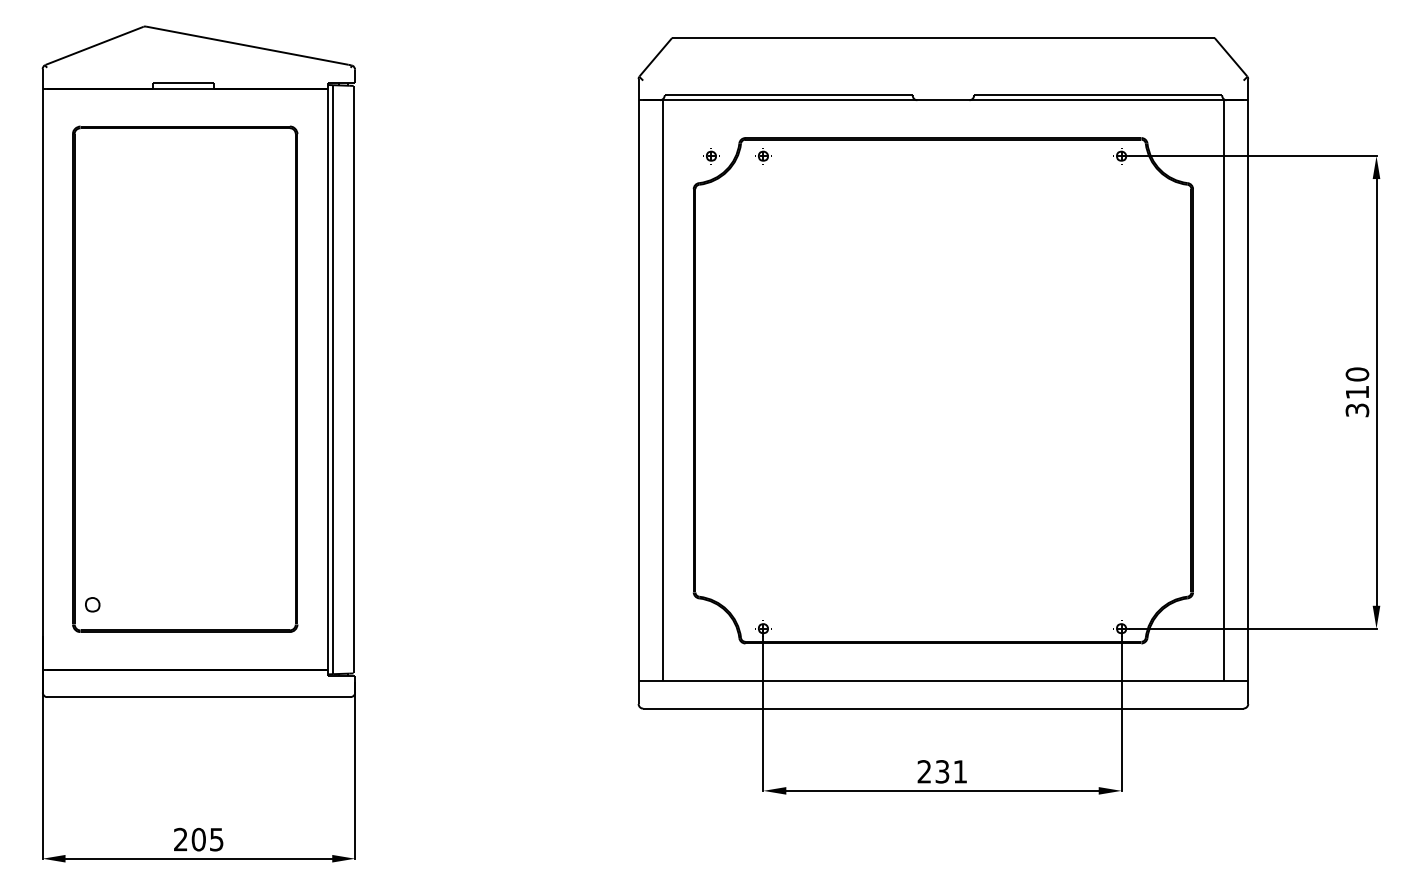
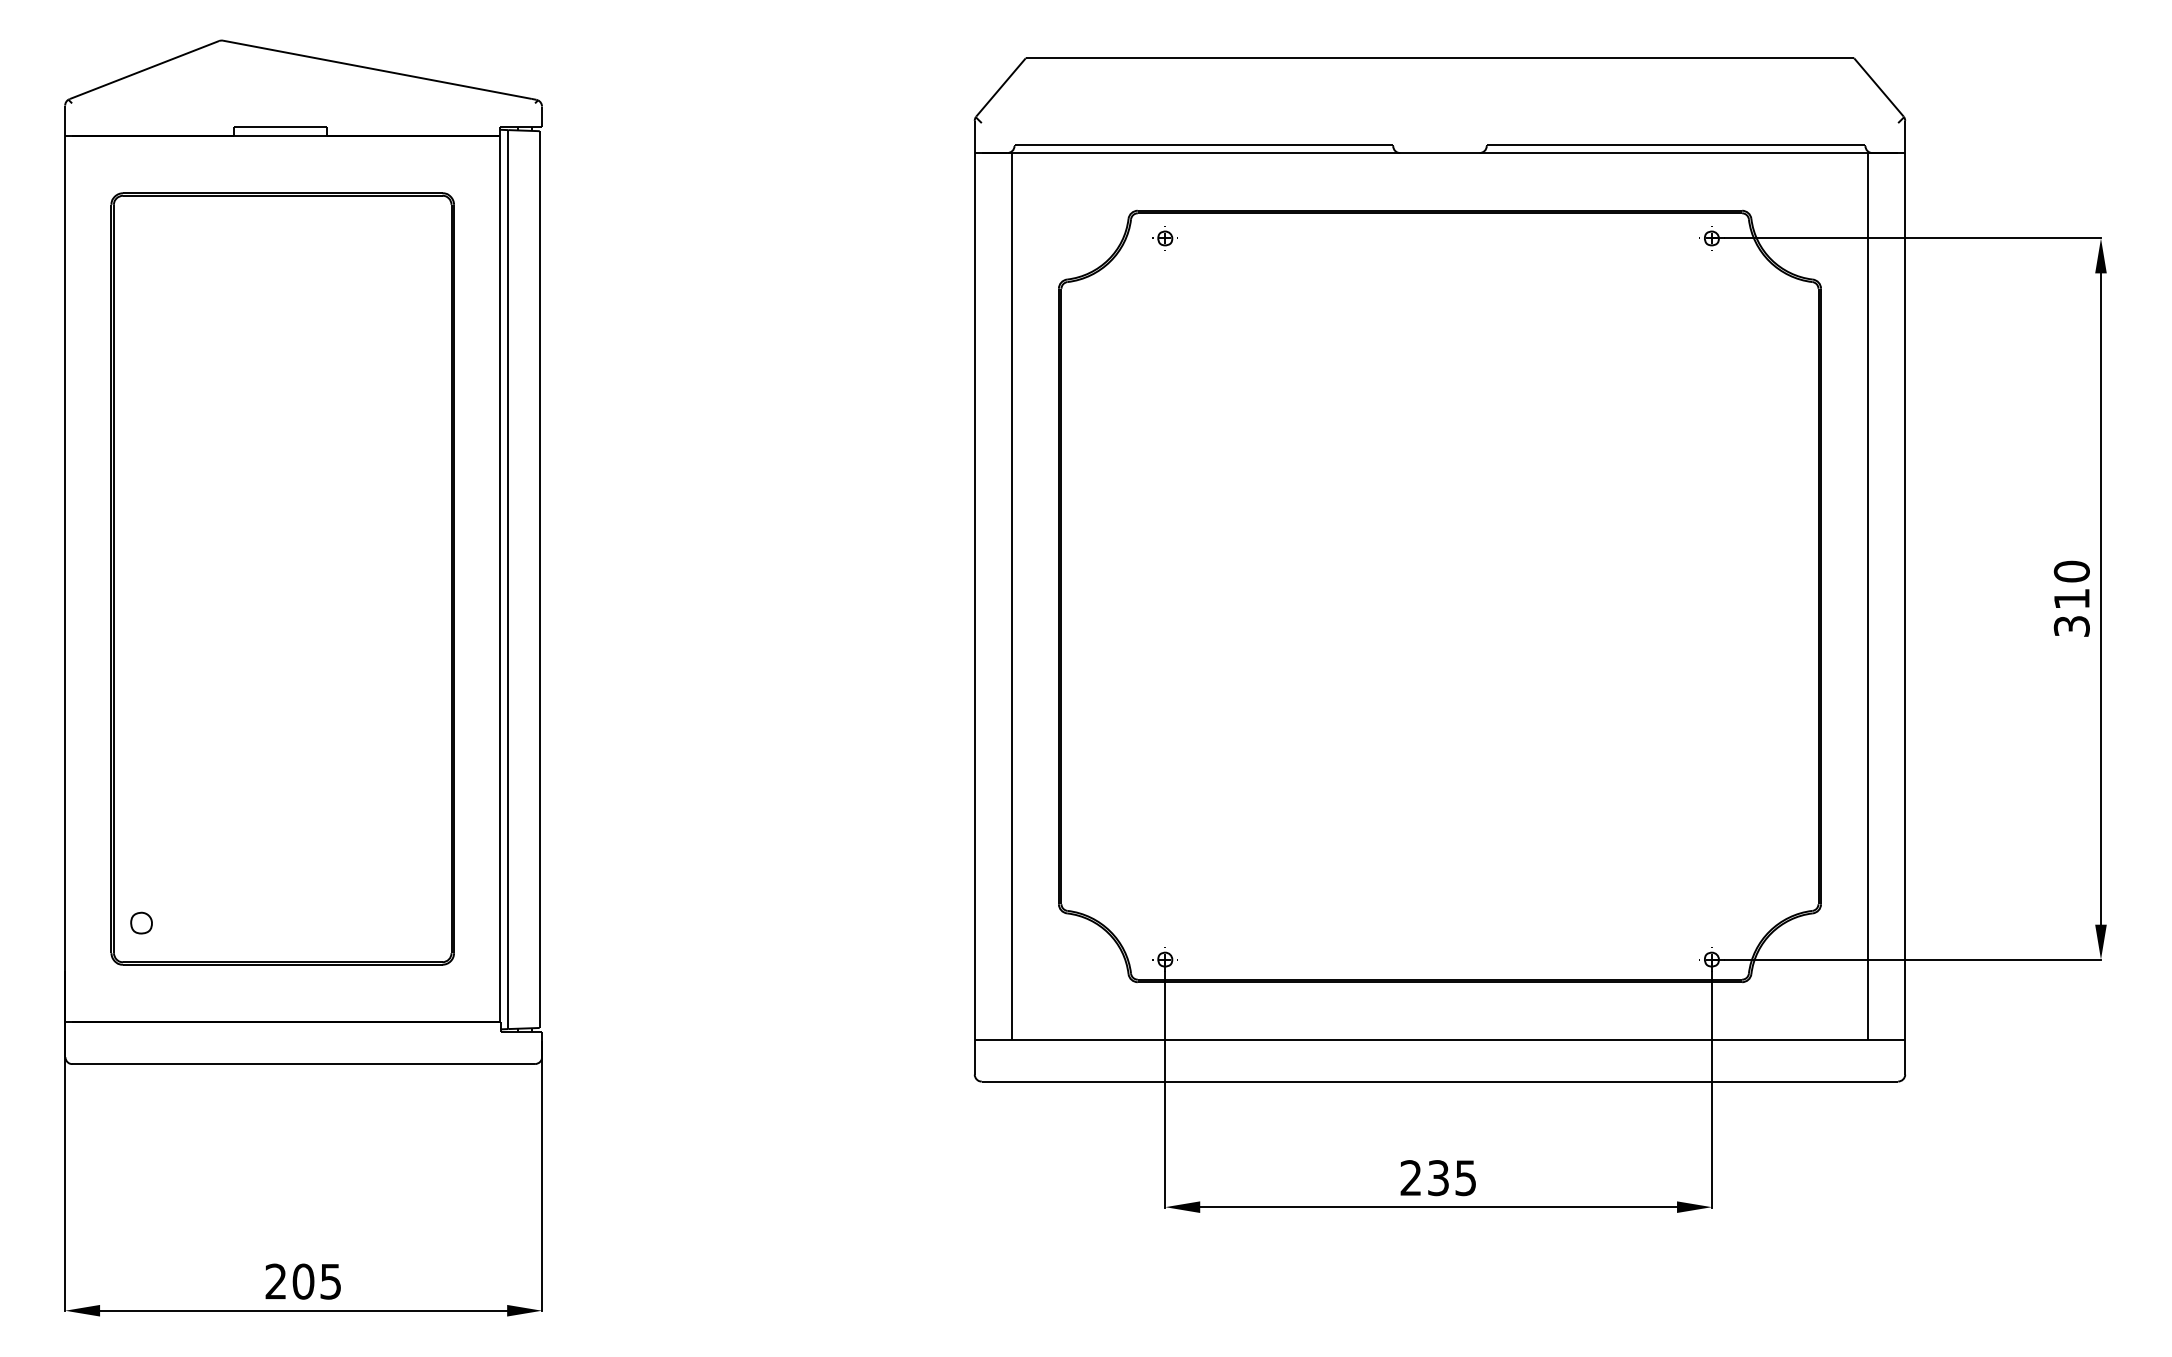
part: (711, 156) -> (1086, 238), removed
text: (959, 771) -> (1464, 1177), 231 -> 235

